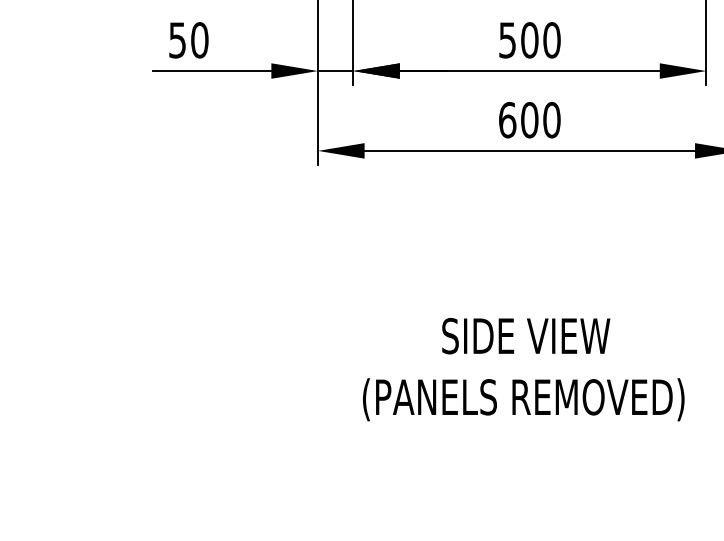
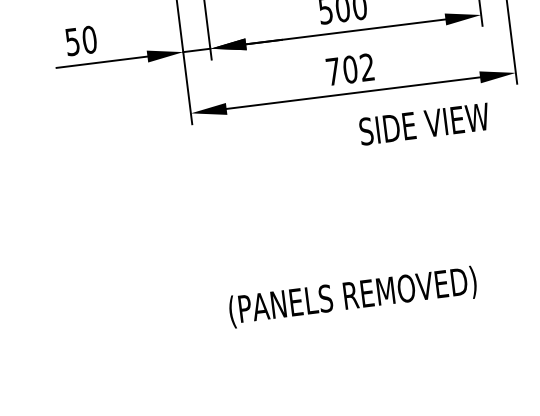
text: (529, 120) -> (350, 69), 600 -> 702
text: (526, 336) -> (424, 124), moved
text: (523, 399) -> (352, 296), moved

